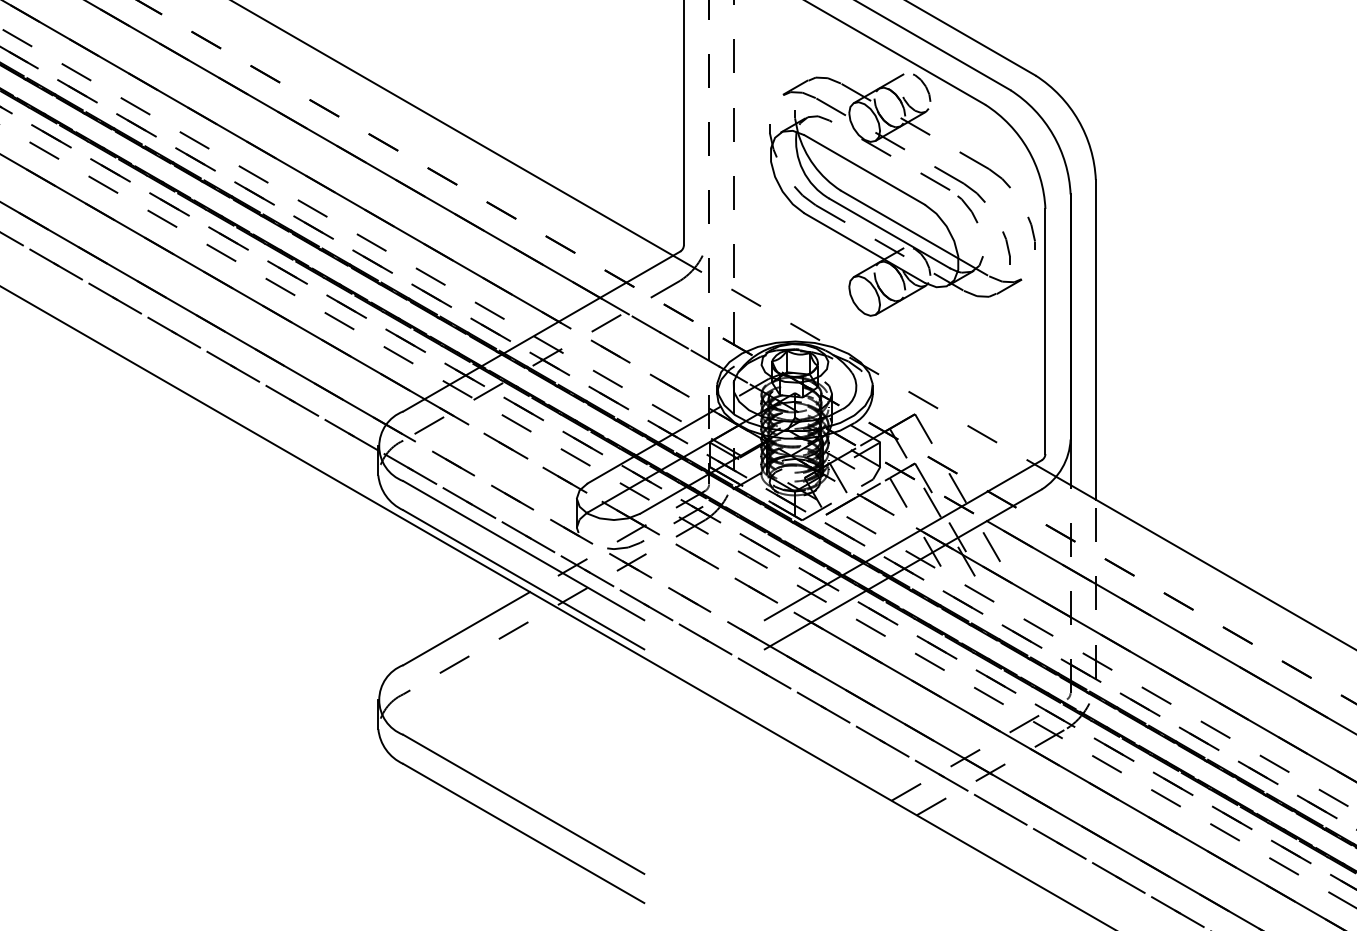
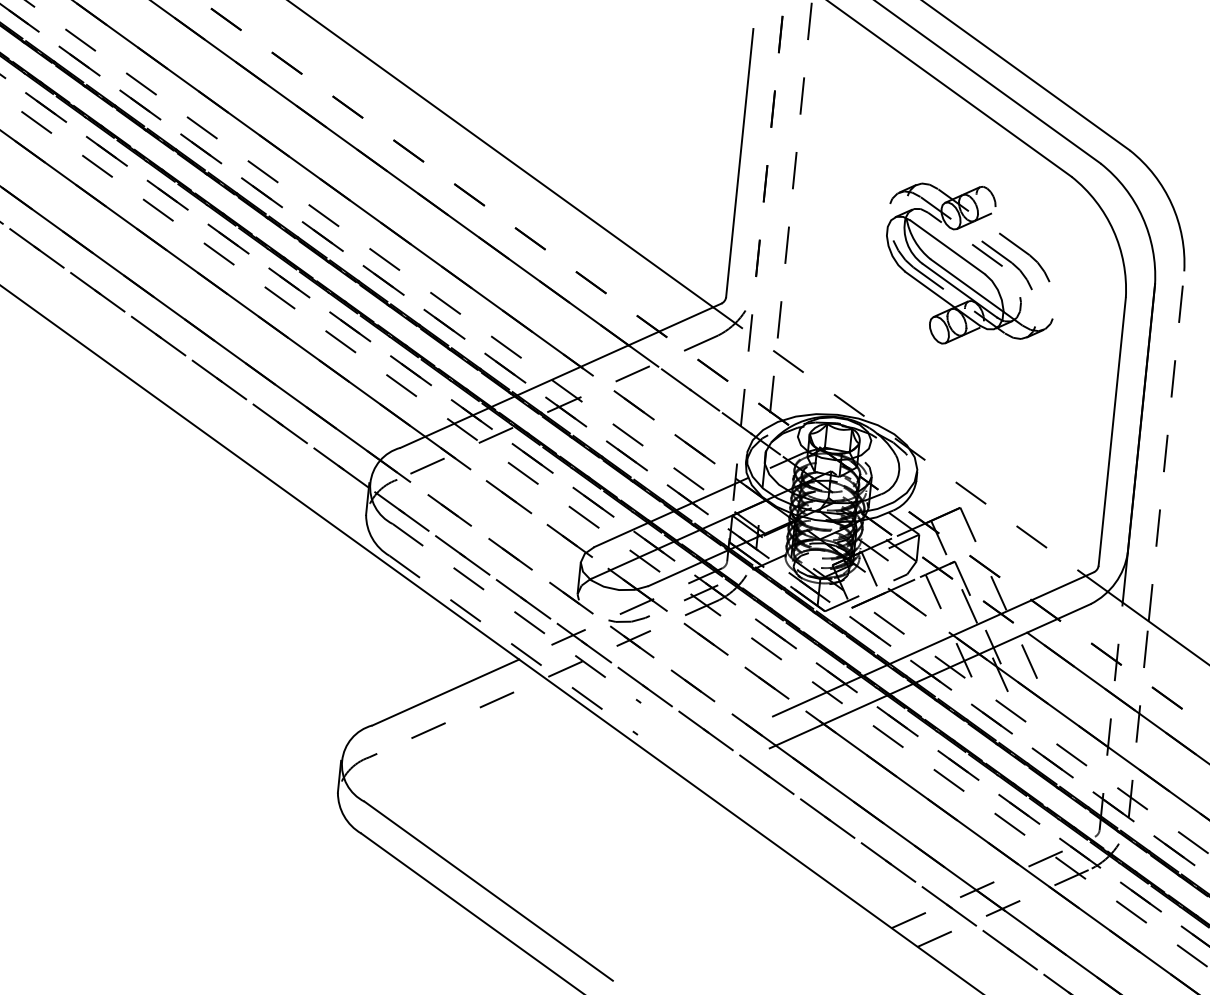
part: (902, 194) -> (971, 265), size x0.6
line: (1095, 339) -> (1166, 445), solid -> dashed
line: (524, 550) -> (517, 613), solid -> dashed
line: (524, 580) -> (514, 646), solid -> dashed

